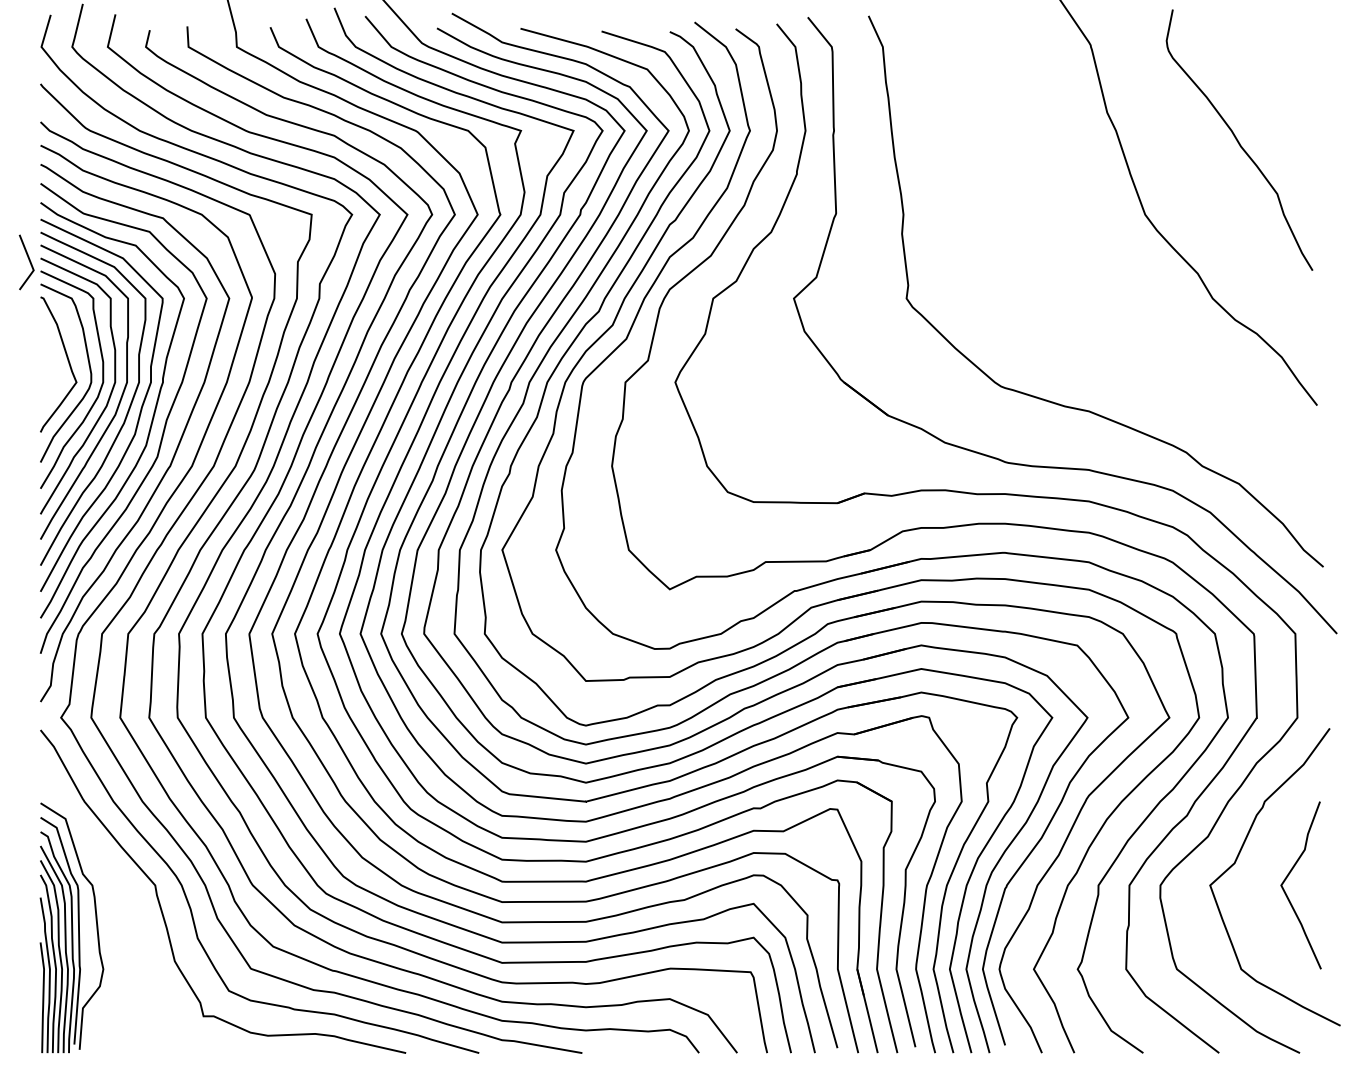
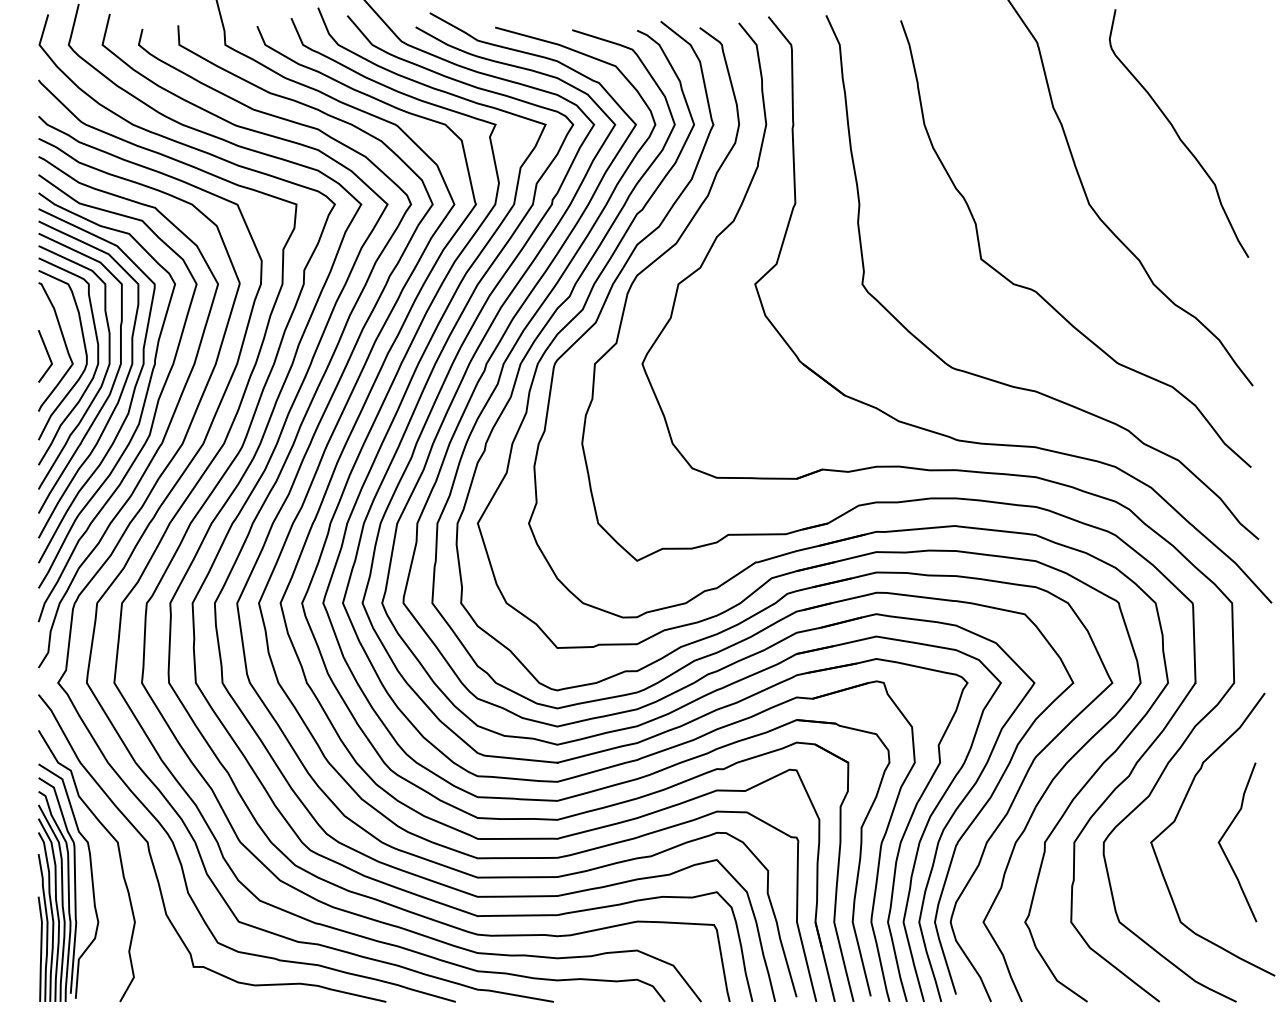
line: (28, 260) -> (47, 354), moved
curve: (1089, 305) -> (1036, 290), added
curve: (125, 902) -> (119, 858), added

